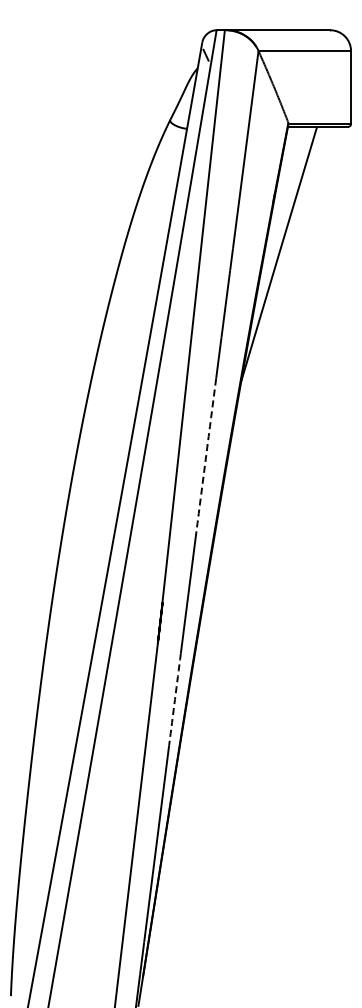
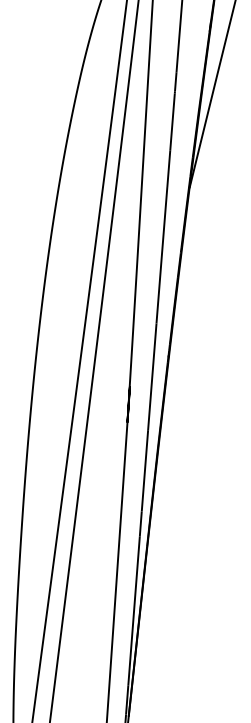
arc: (206, 455) -> (162, 255), dashed -> solid
arc: (175, 699) -> (145, 470), dashed -> solid

